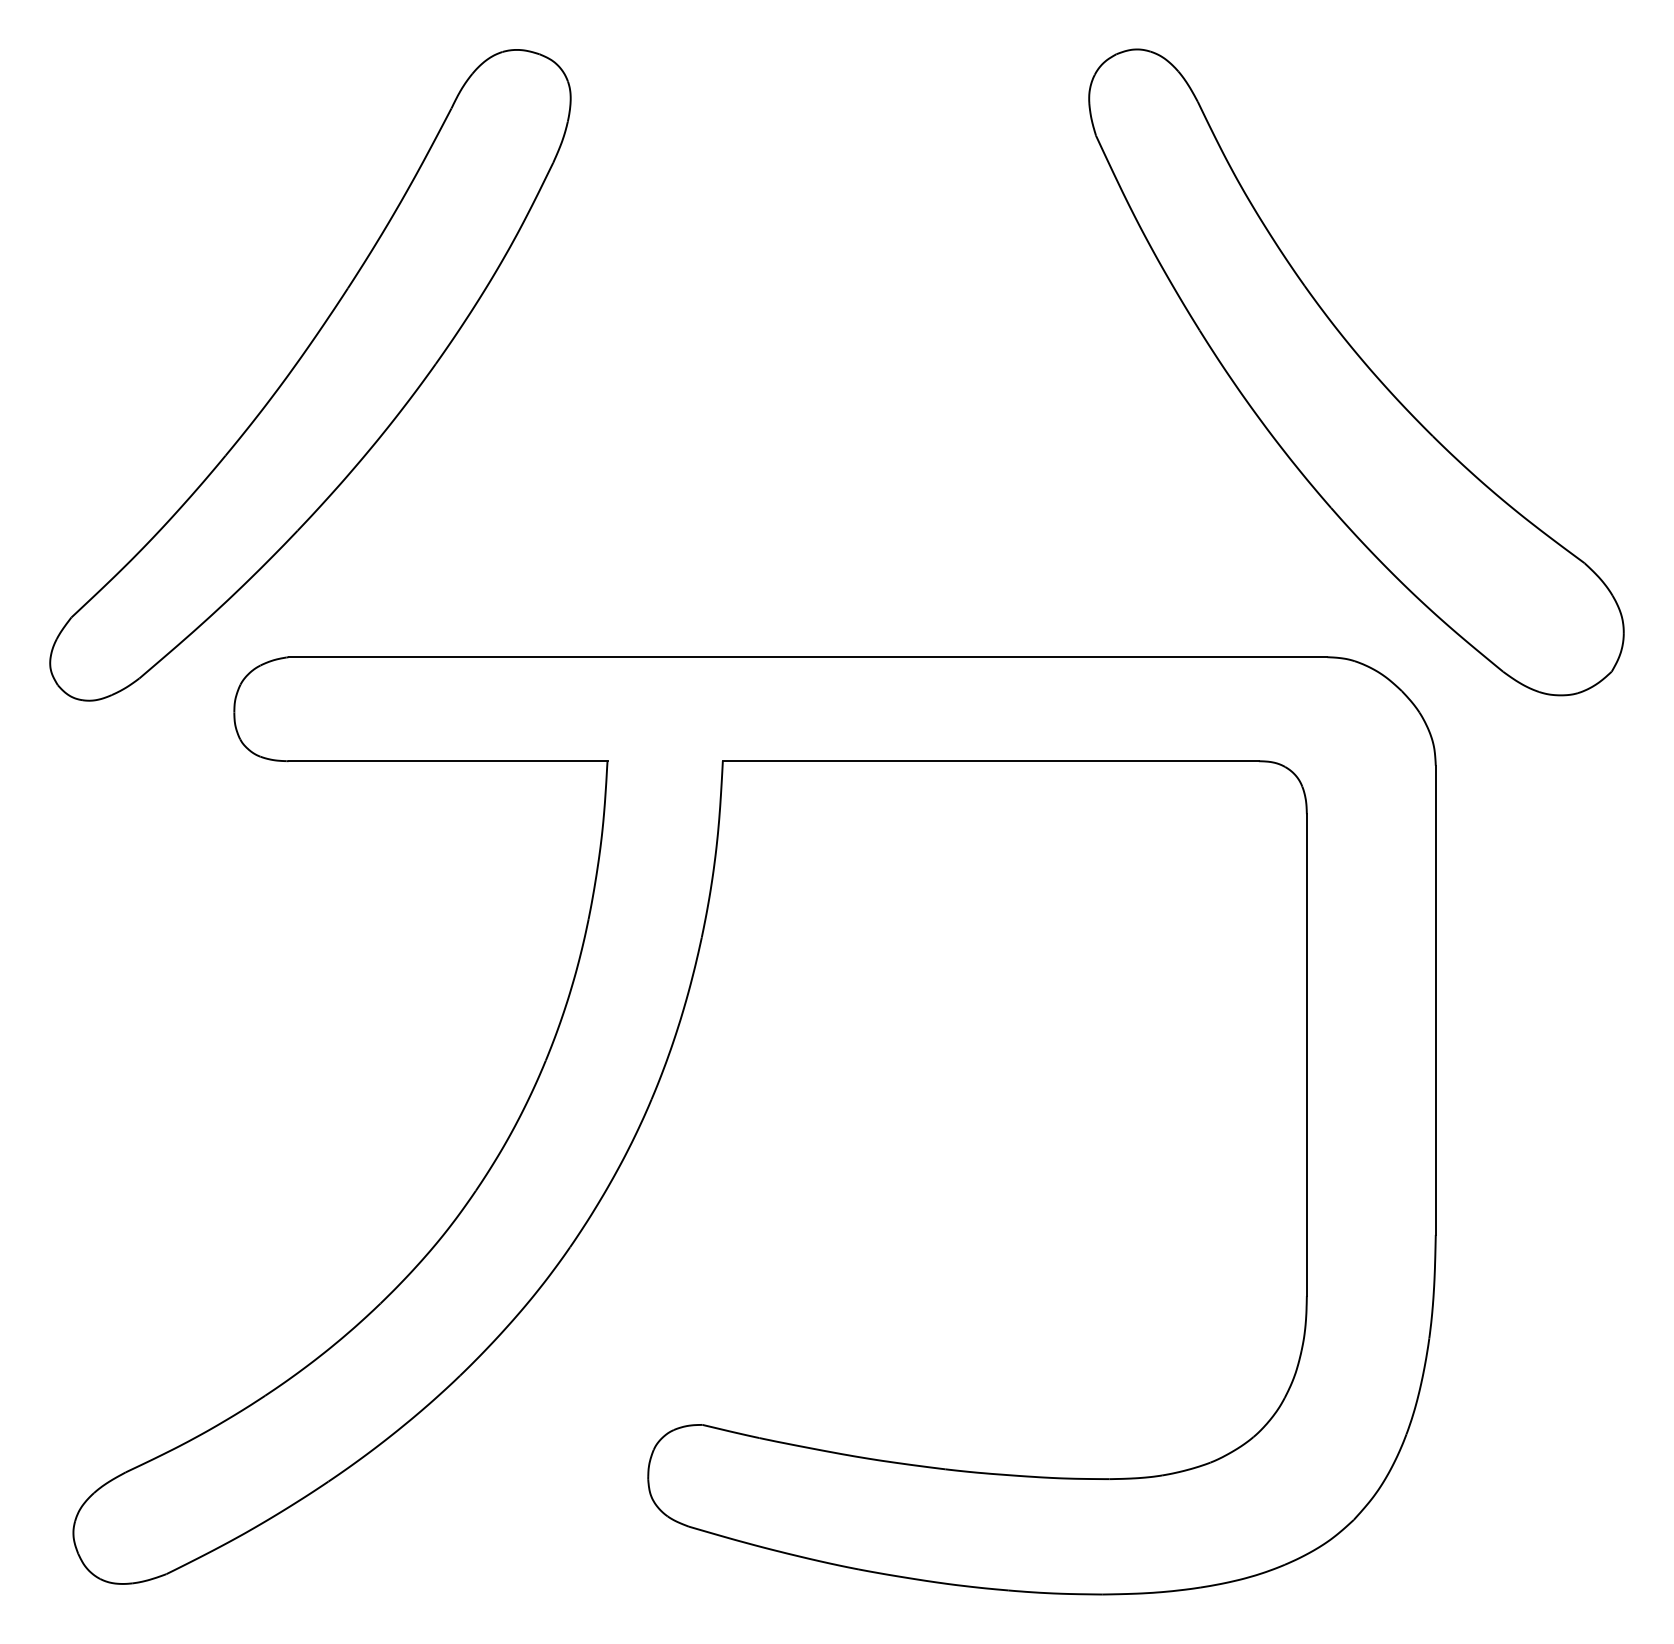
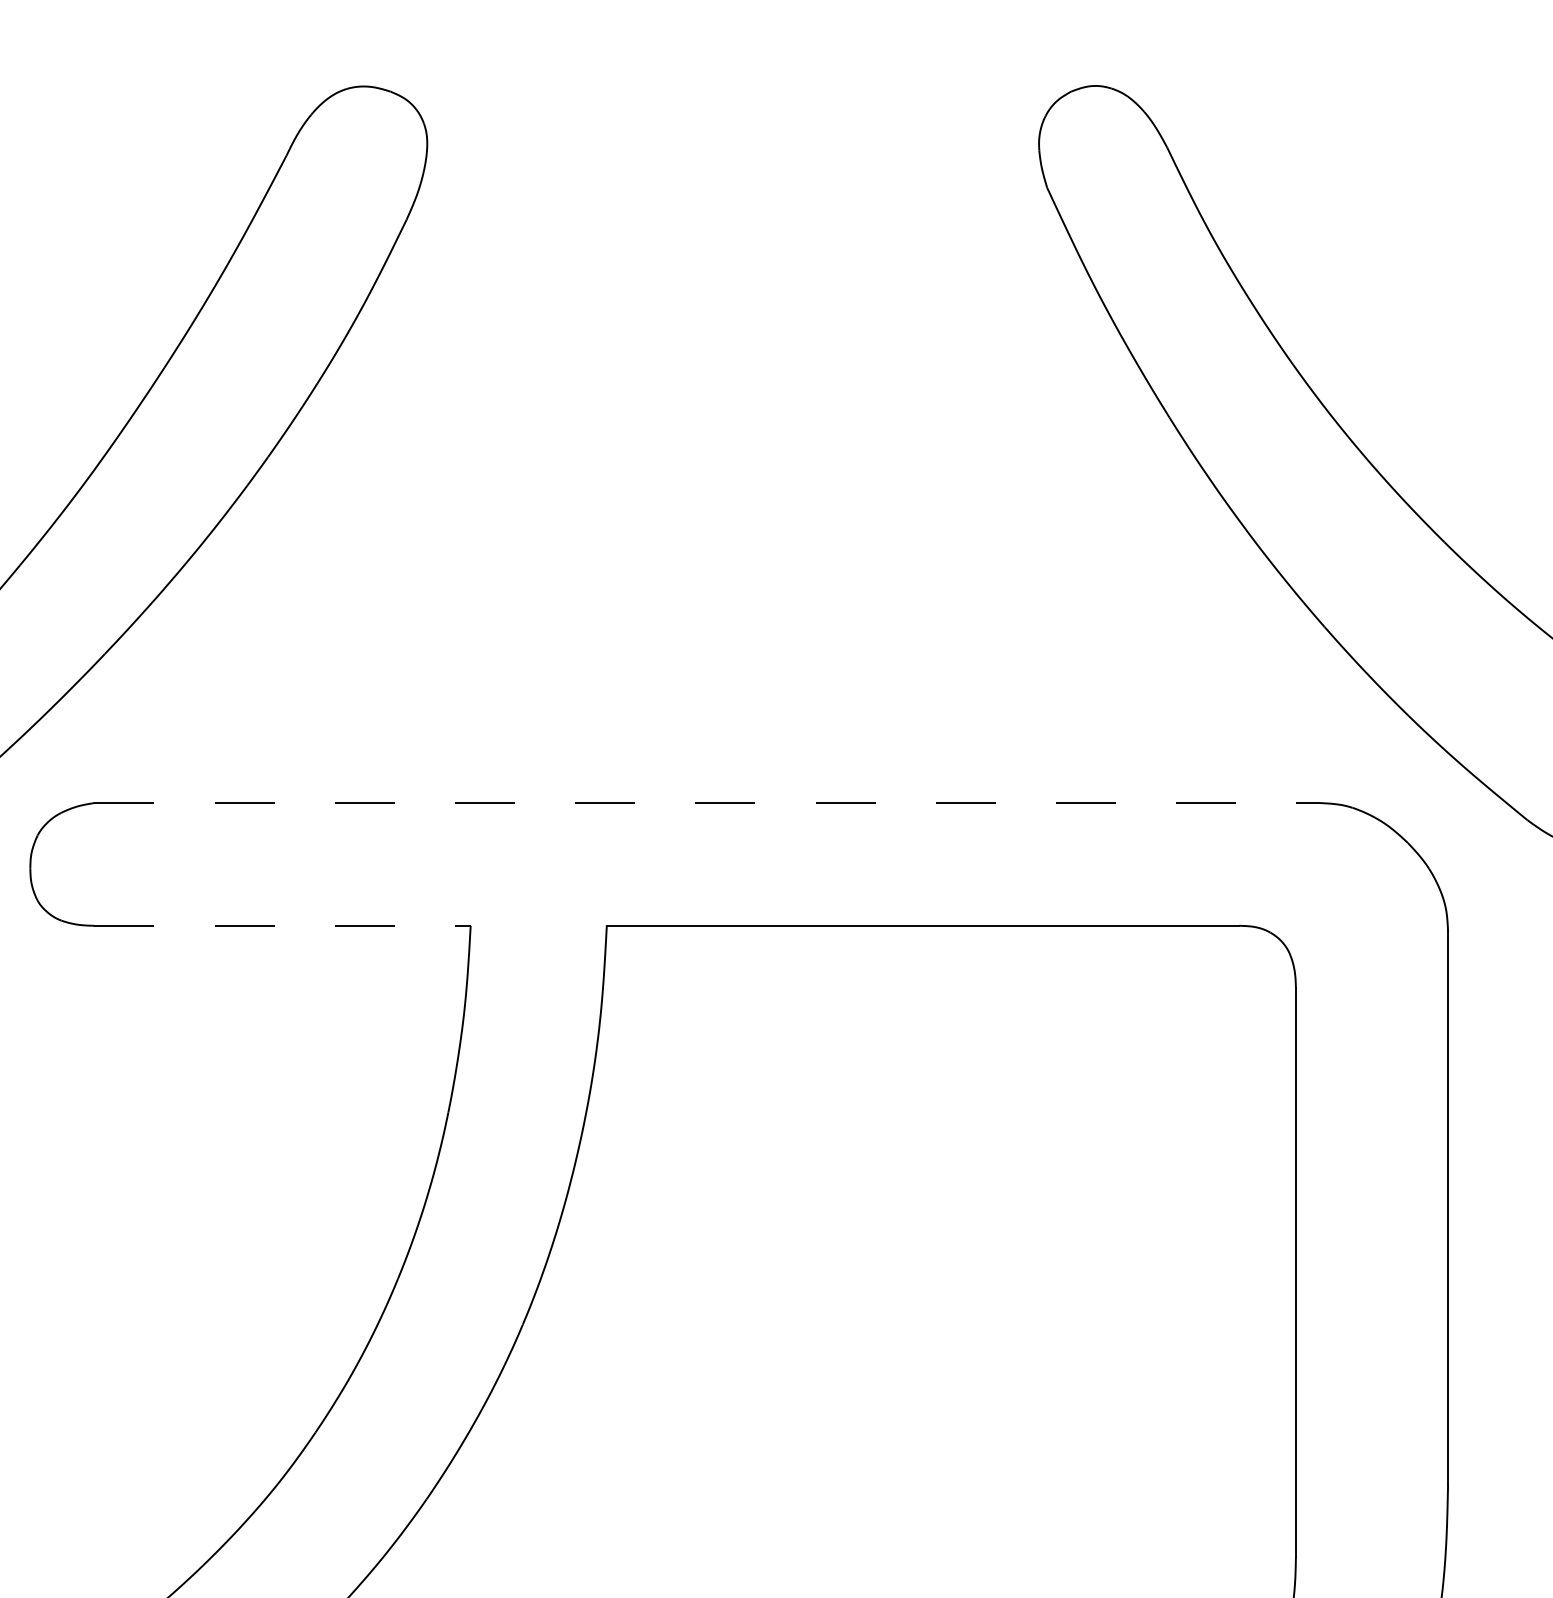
line: (808, 657) -> (707, 803), solid -> dashed
line: (448, 761) -> (283, 926), solid -> dashed

